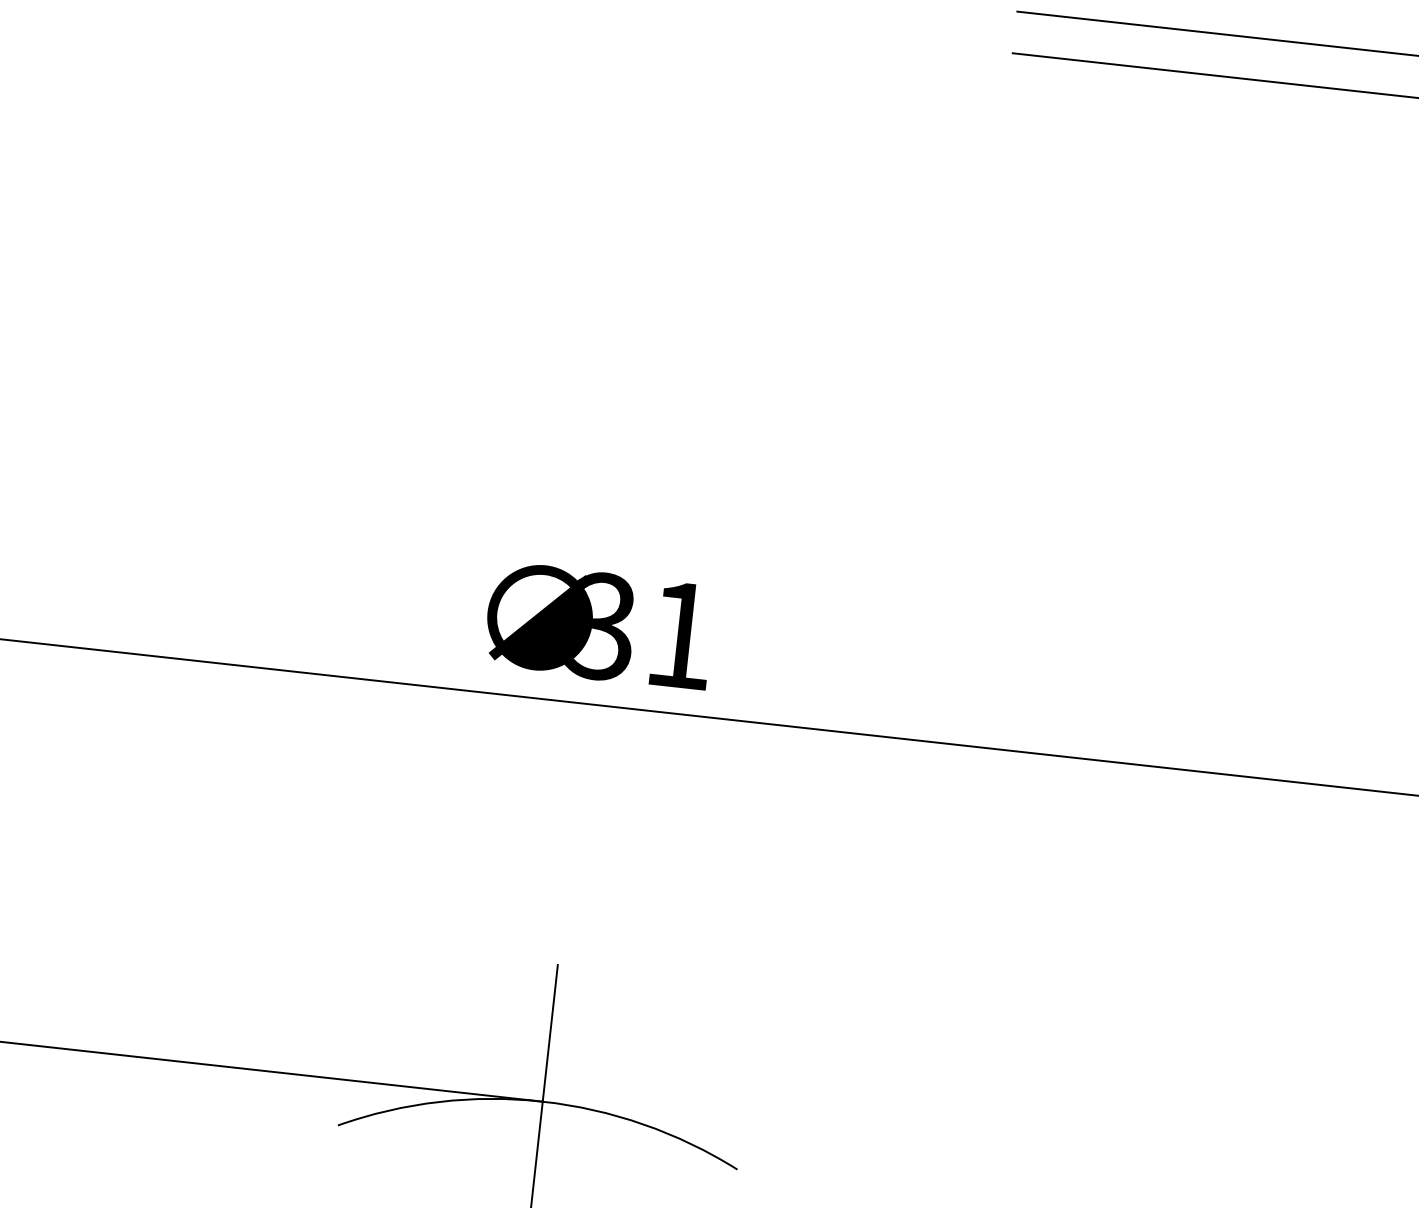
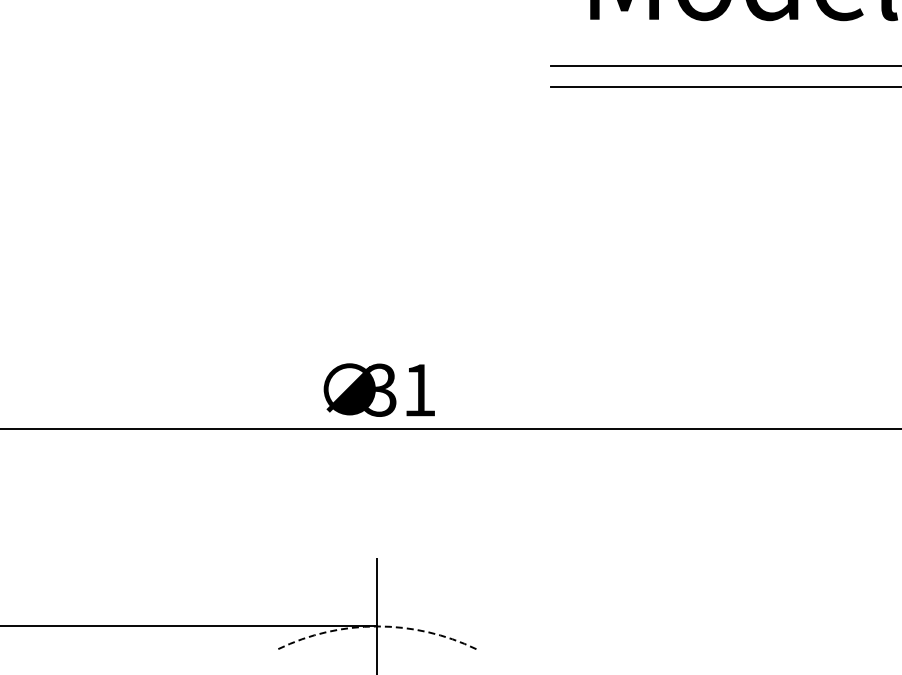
arc: (543, 1101) -> (377, 626), solid -> dashed

